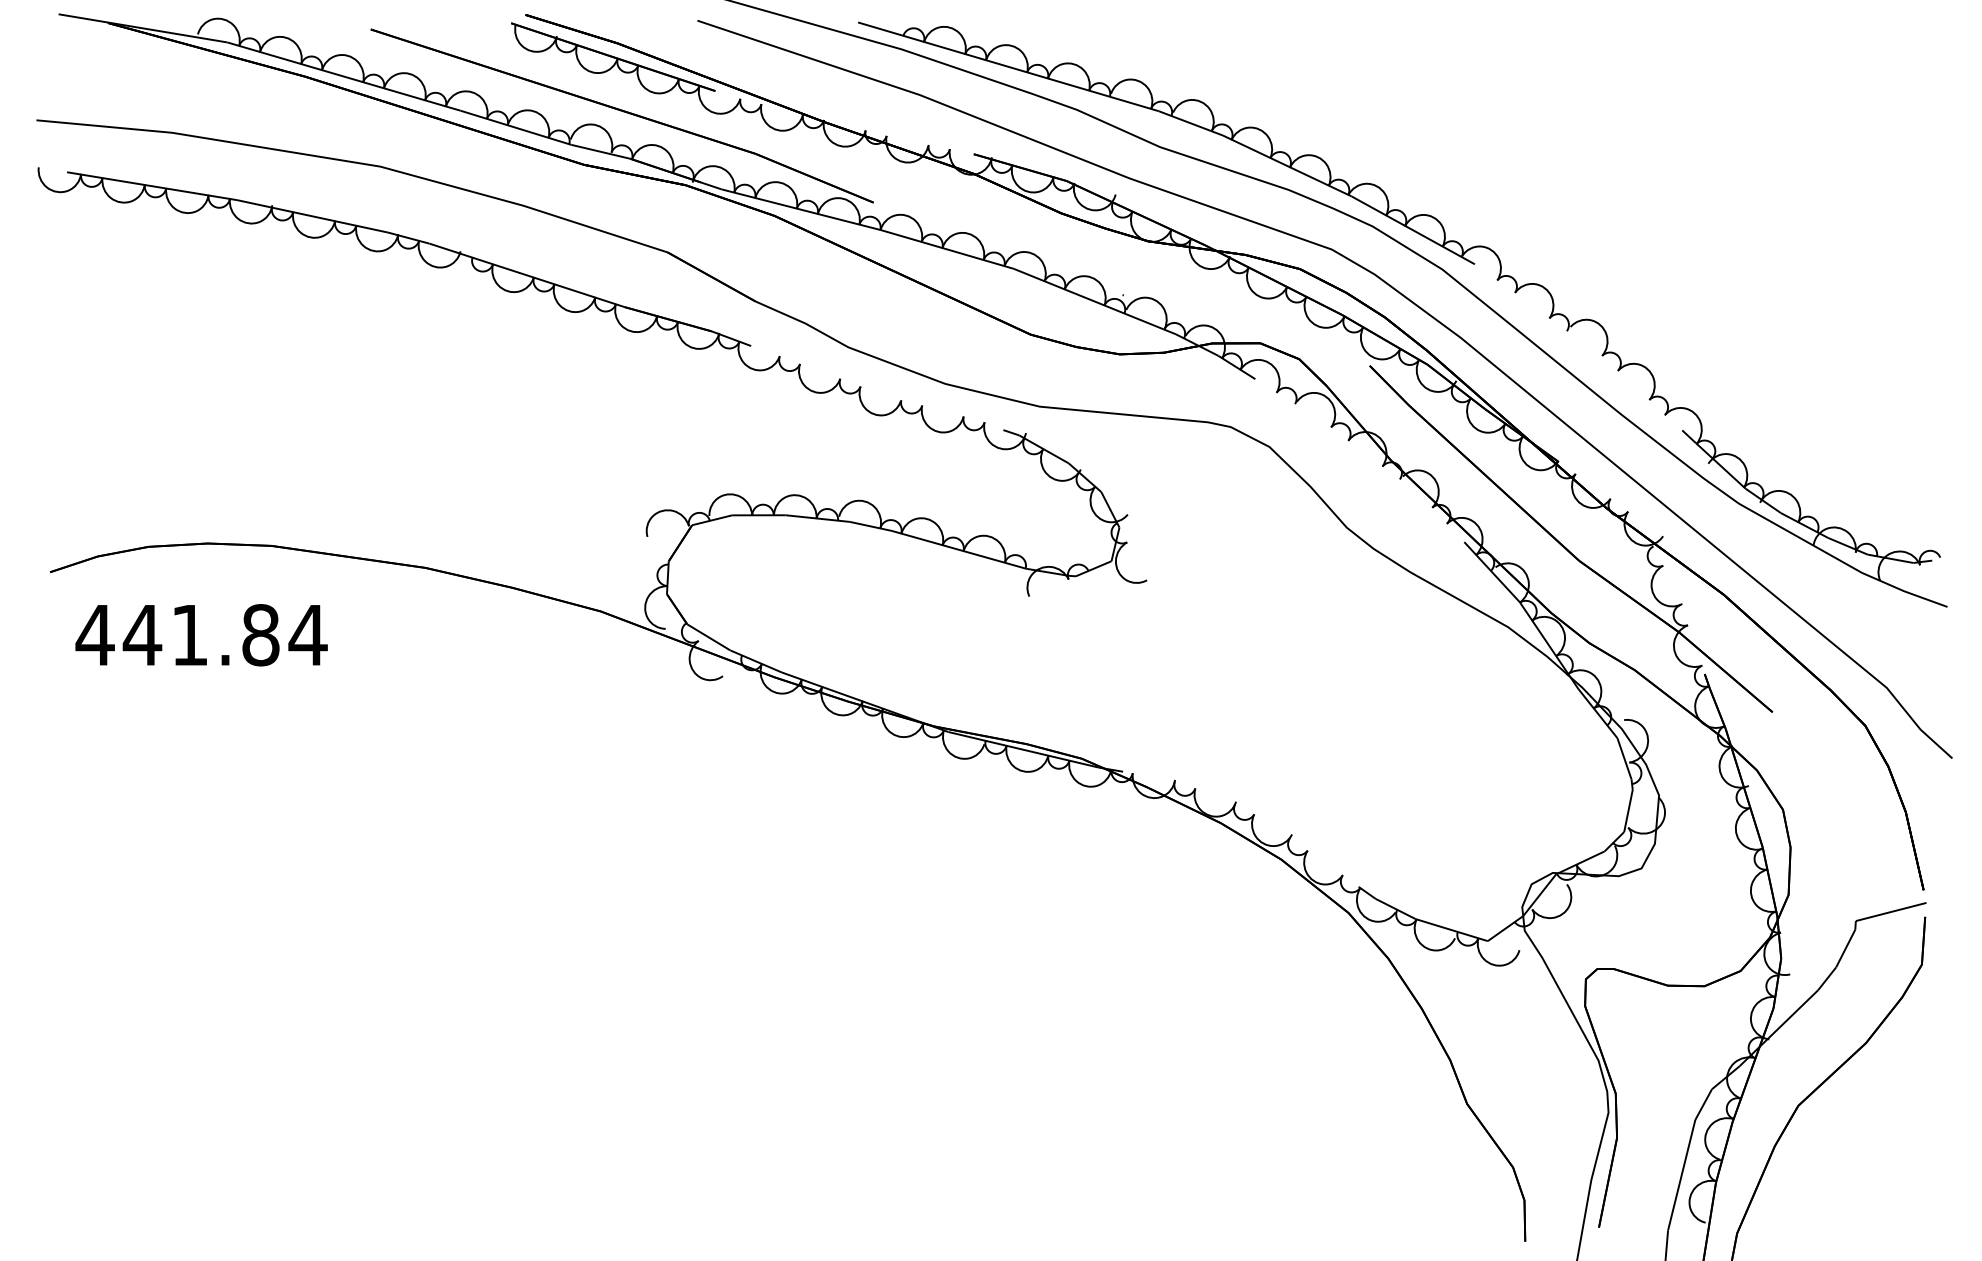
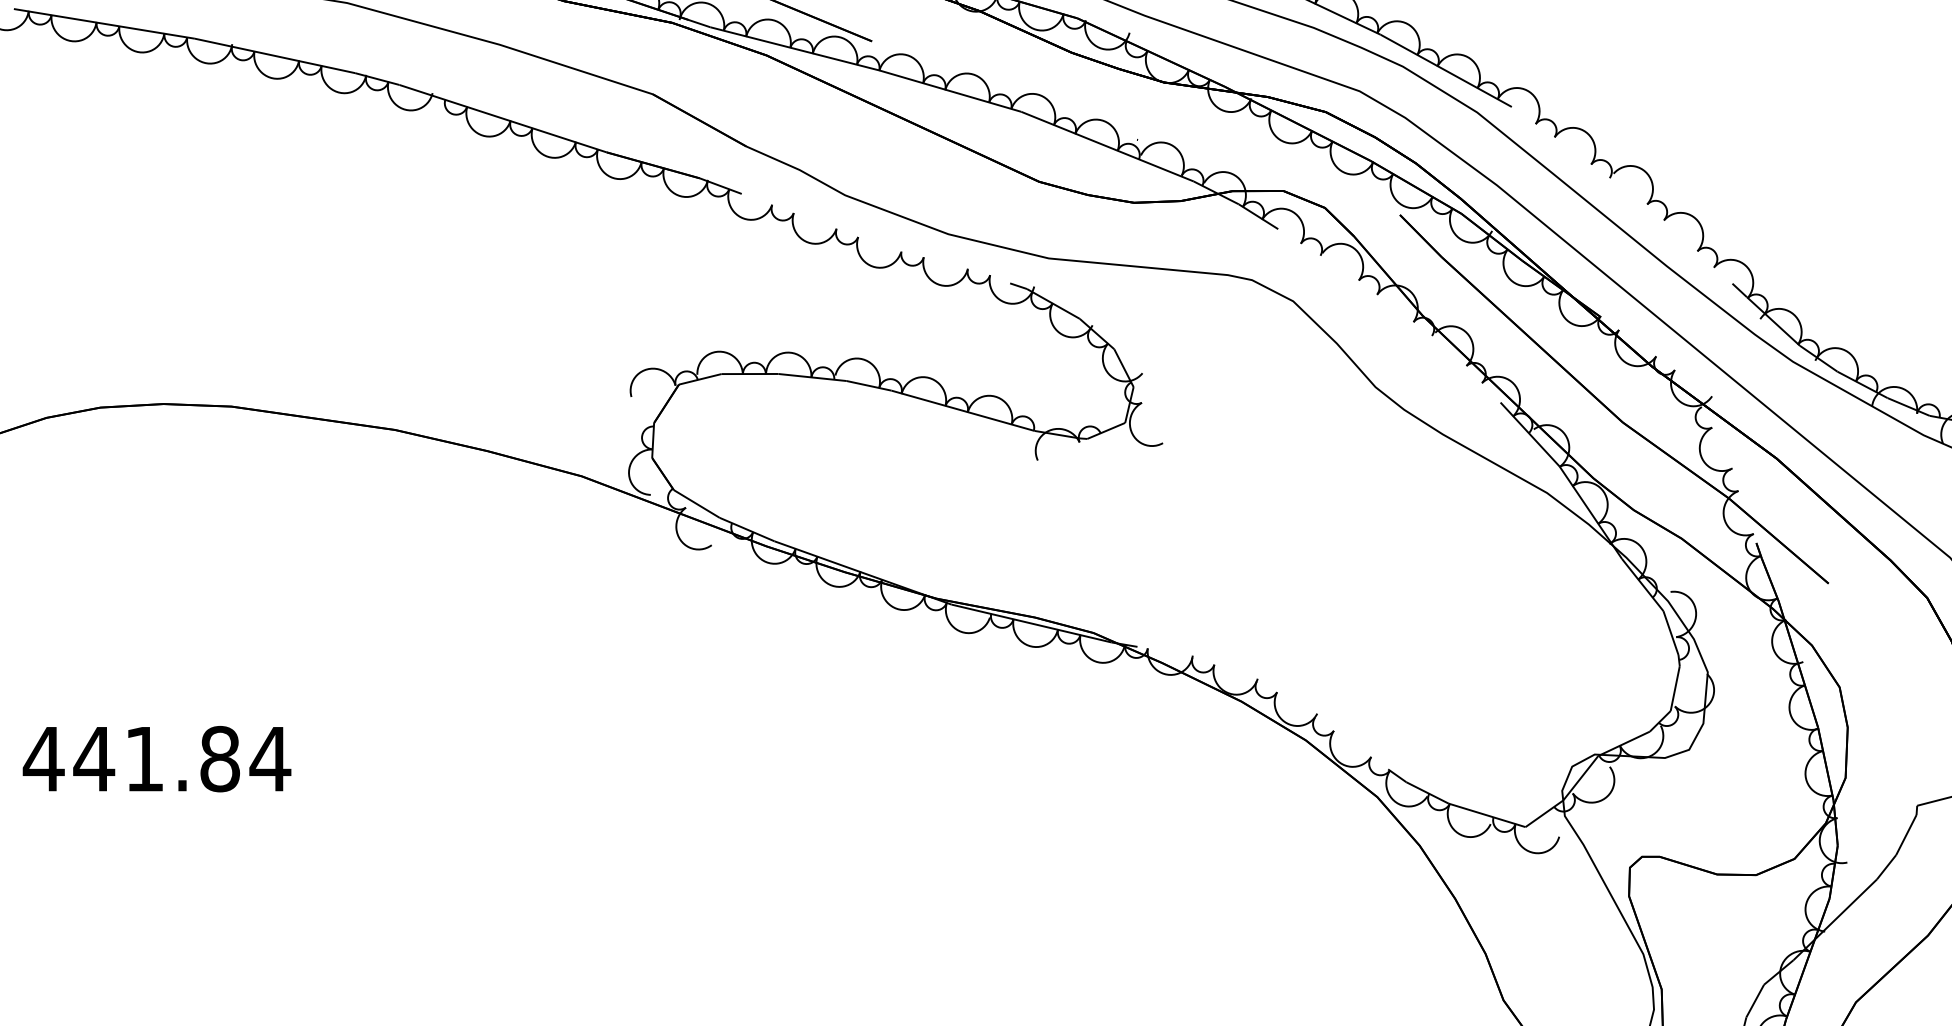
text: (201, 635) -> (156, 759), moved

